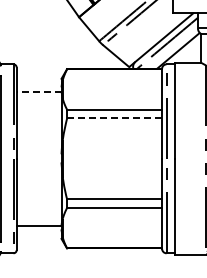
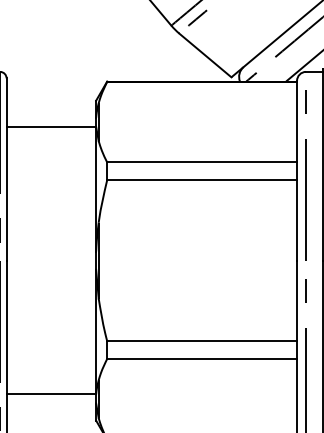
line: (38, 91) -> (50, 126), dashed -> solid
line: (114, 118) -> (201, 180), dashed -> solid

